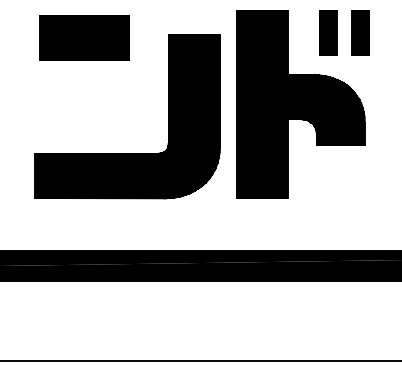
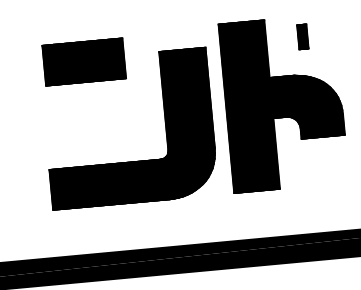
part: (328, 32) -> (302, 36), size x0.6
part: (360, 32) -> (331, 33), removed

